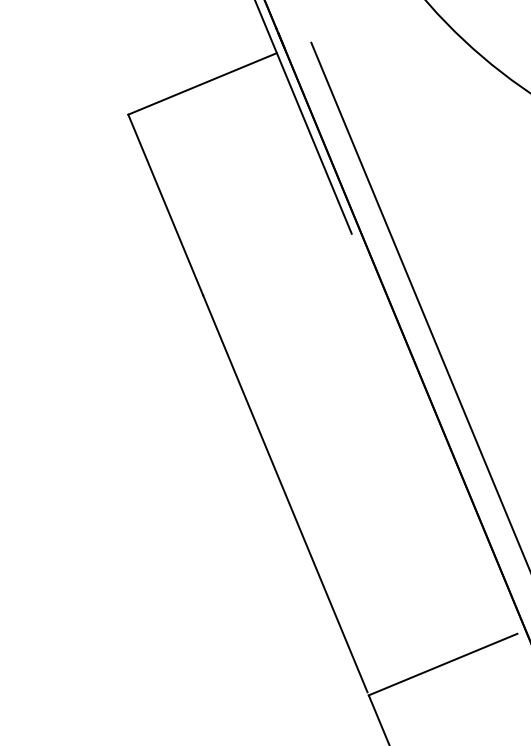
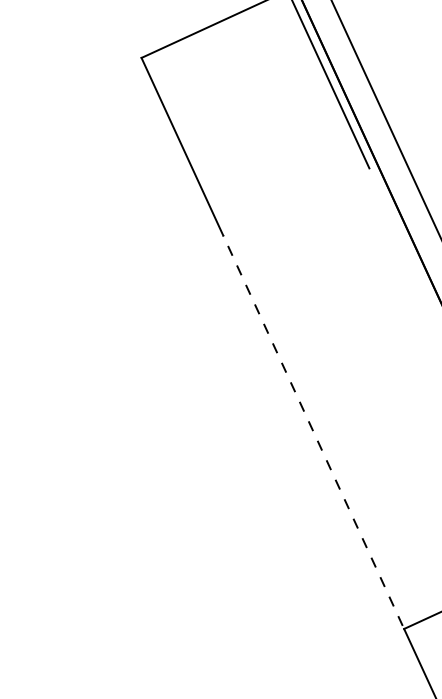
line: (285, 493) -> (313, 430), solid -> dashed

